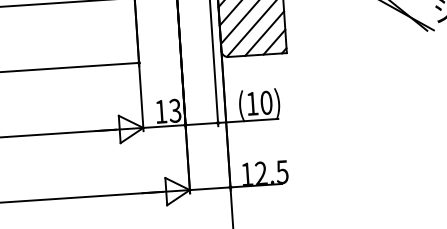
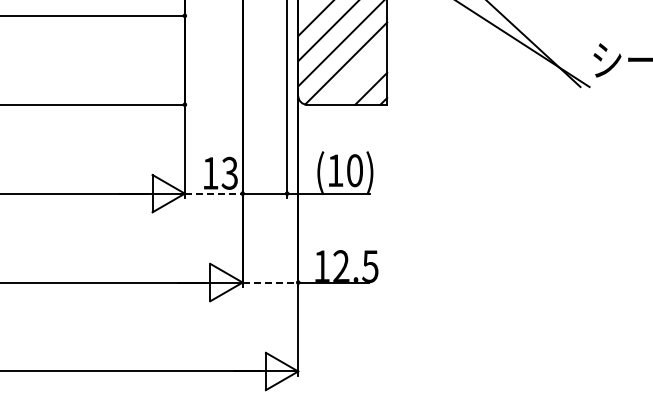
line: (264, 33) -> (358, 75), removed
line: (164, 126) -> (213, 193), solid -> dashed
line: (210, 188) -> (270, 282), solid -> dashed

